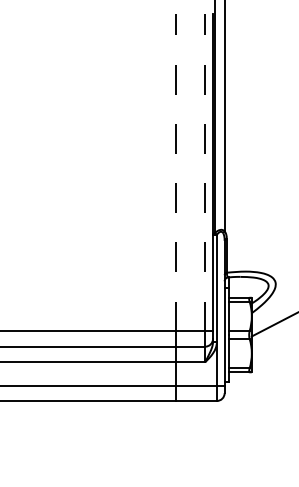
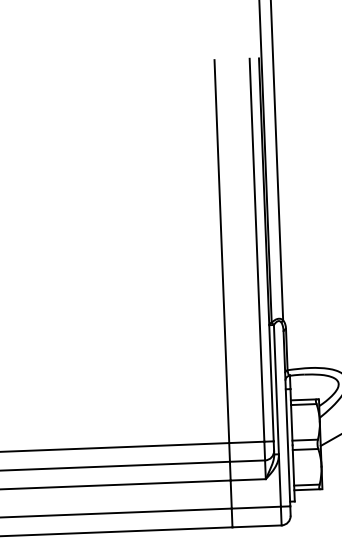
line: (176, 172) -> (222, 251), dashed -> solid
line: (205, 172) -> (257, 250), dashed -> solid

